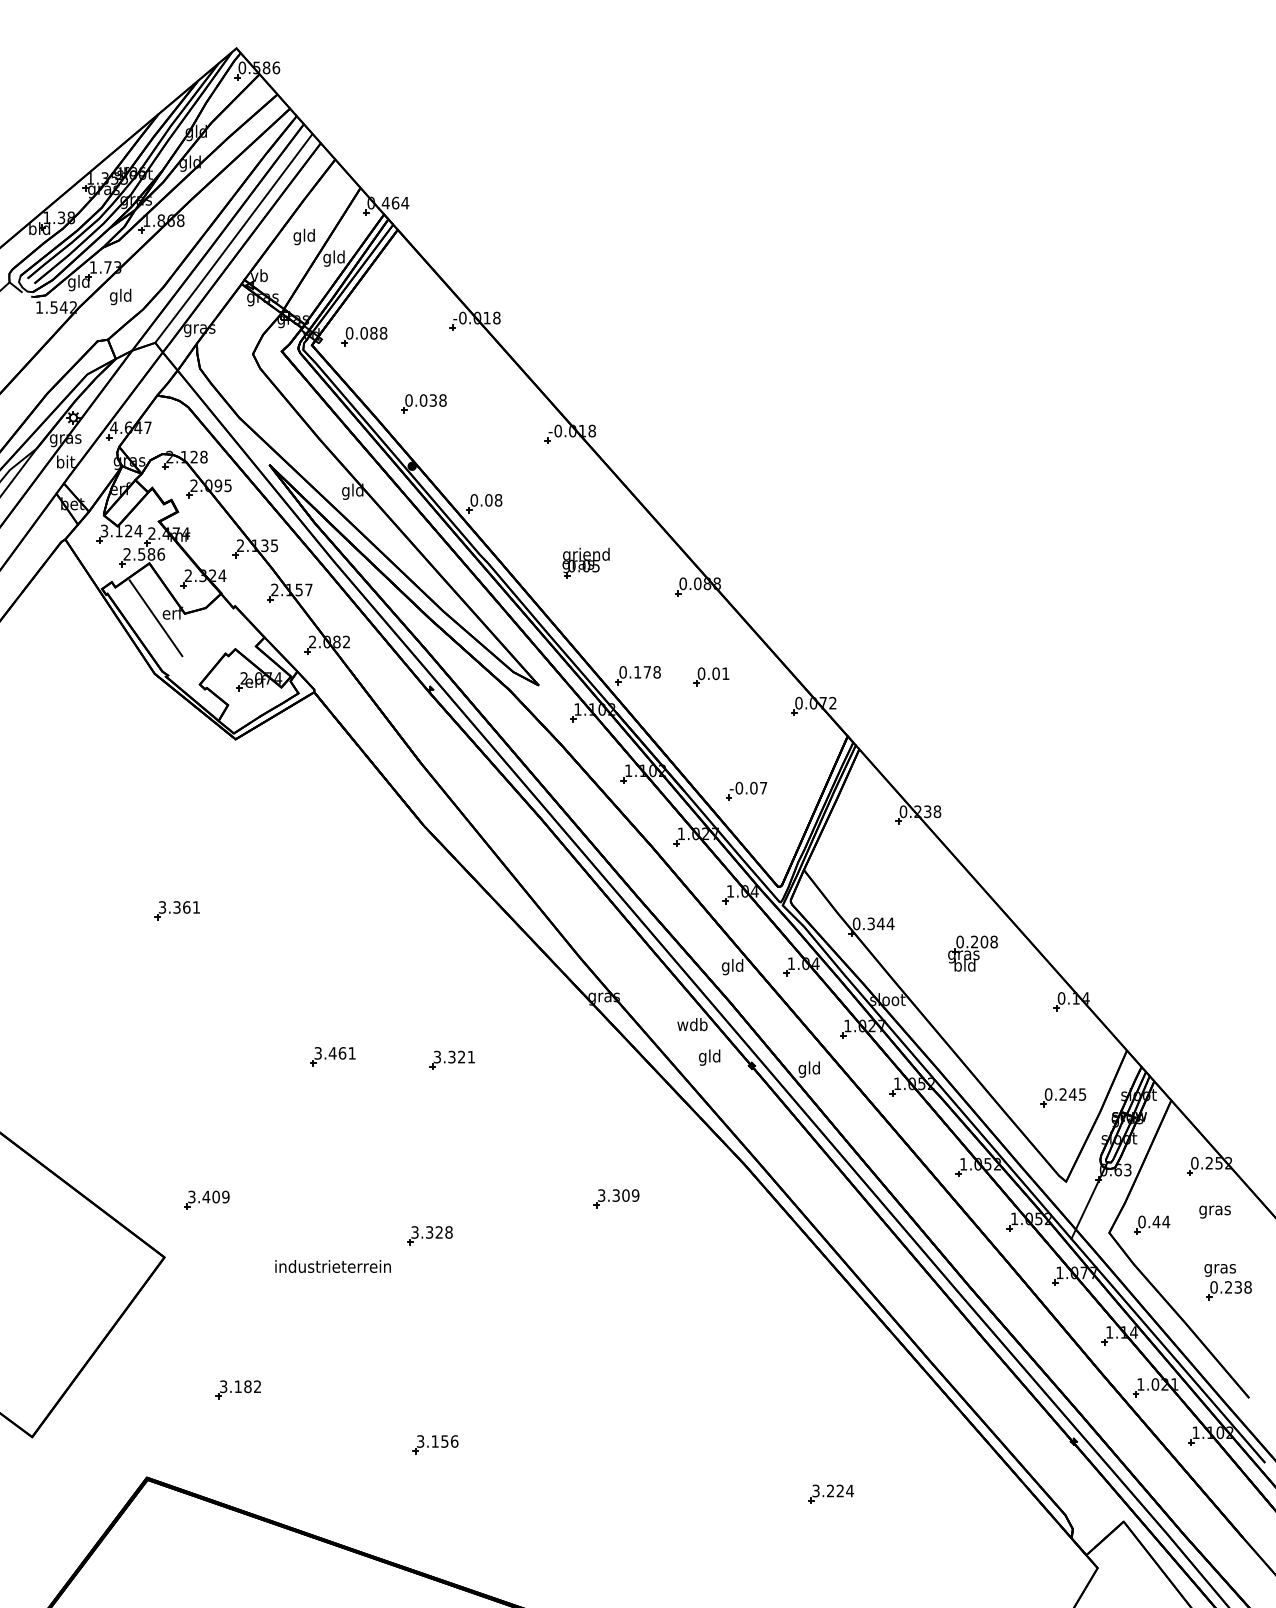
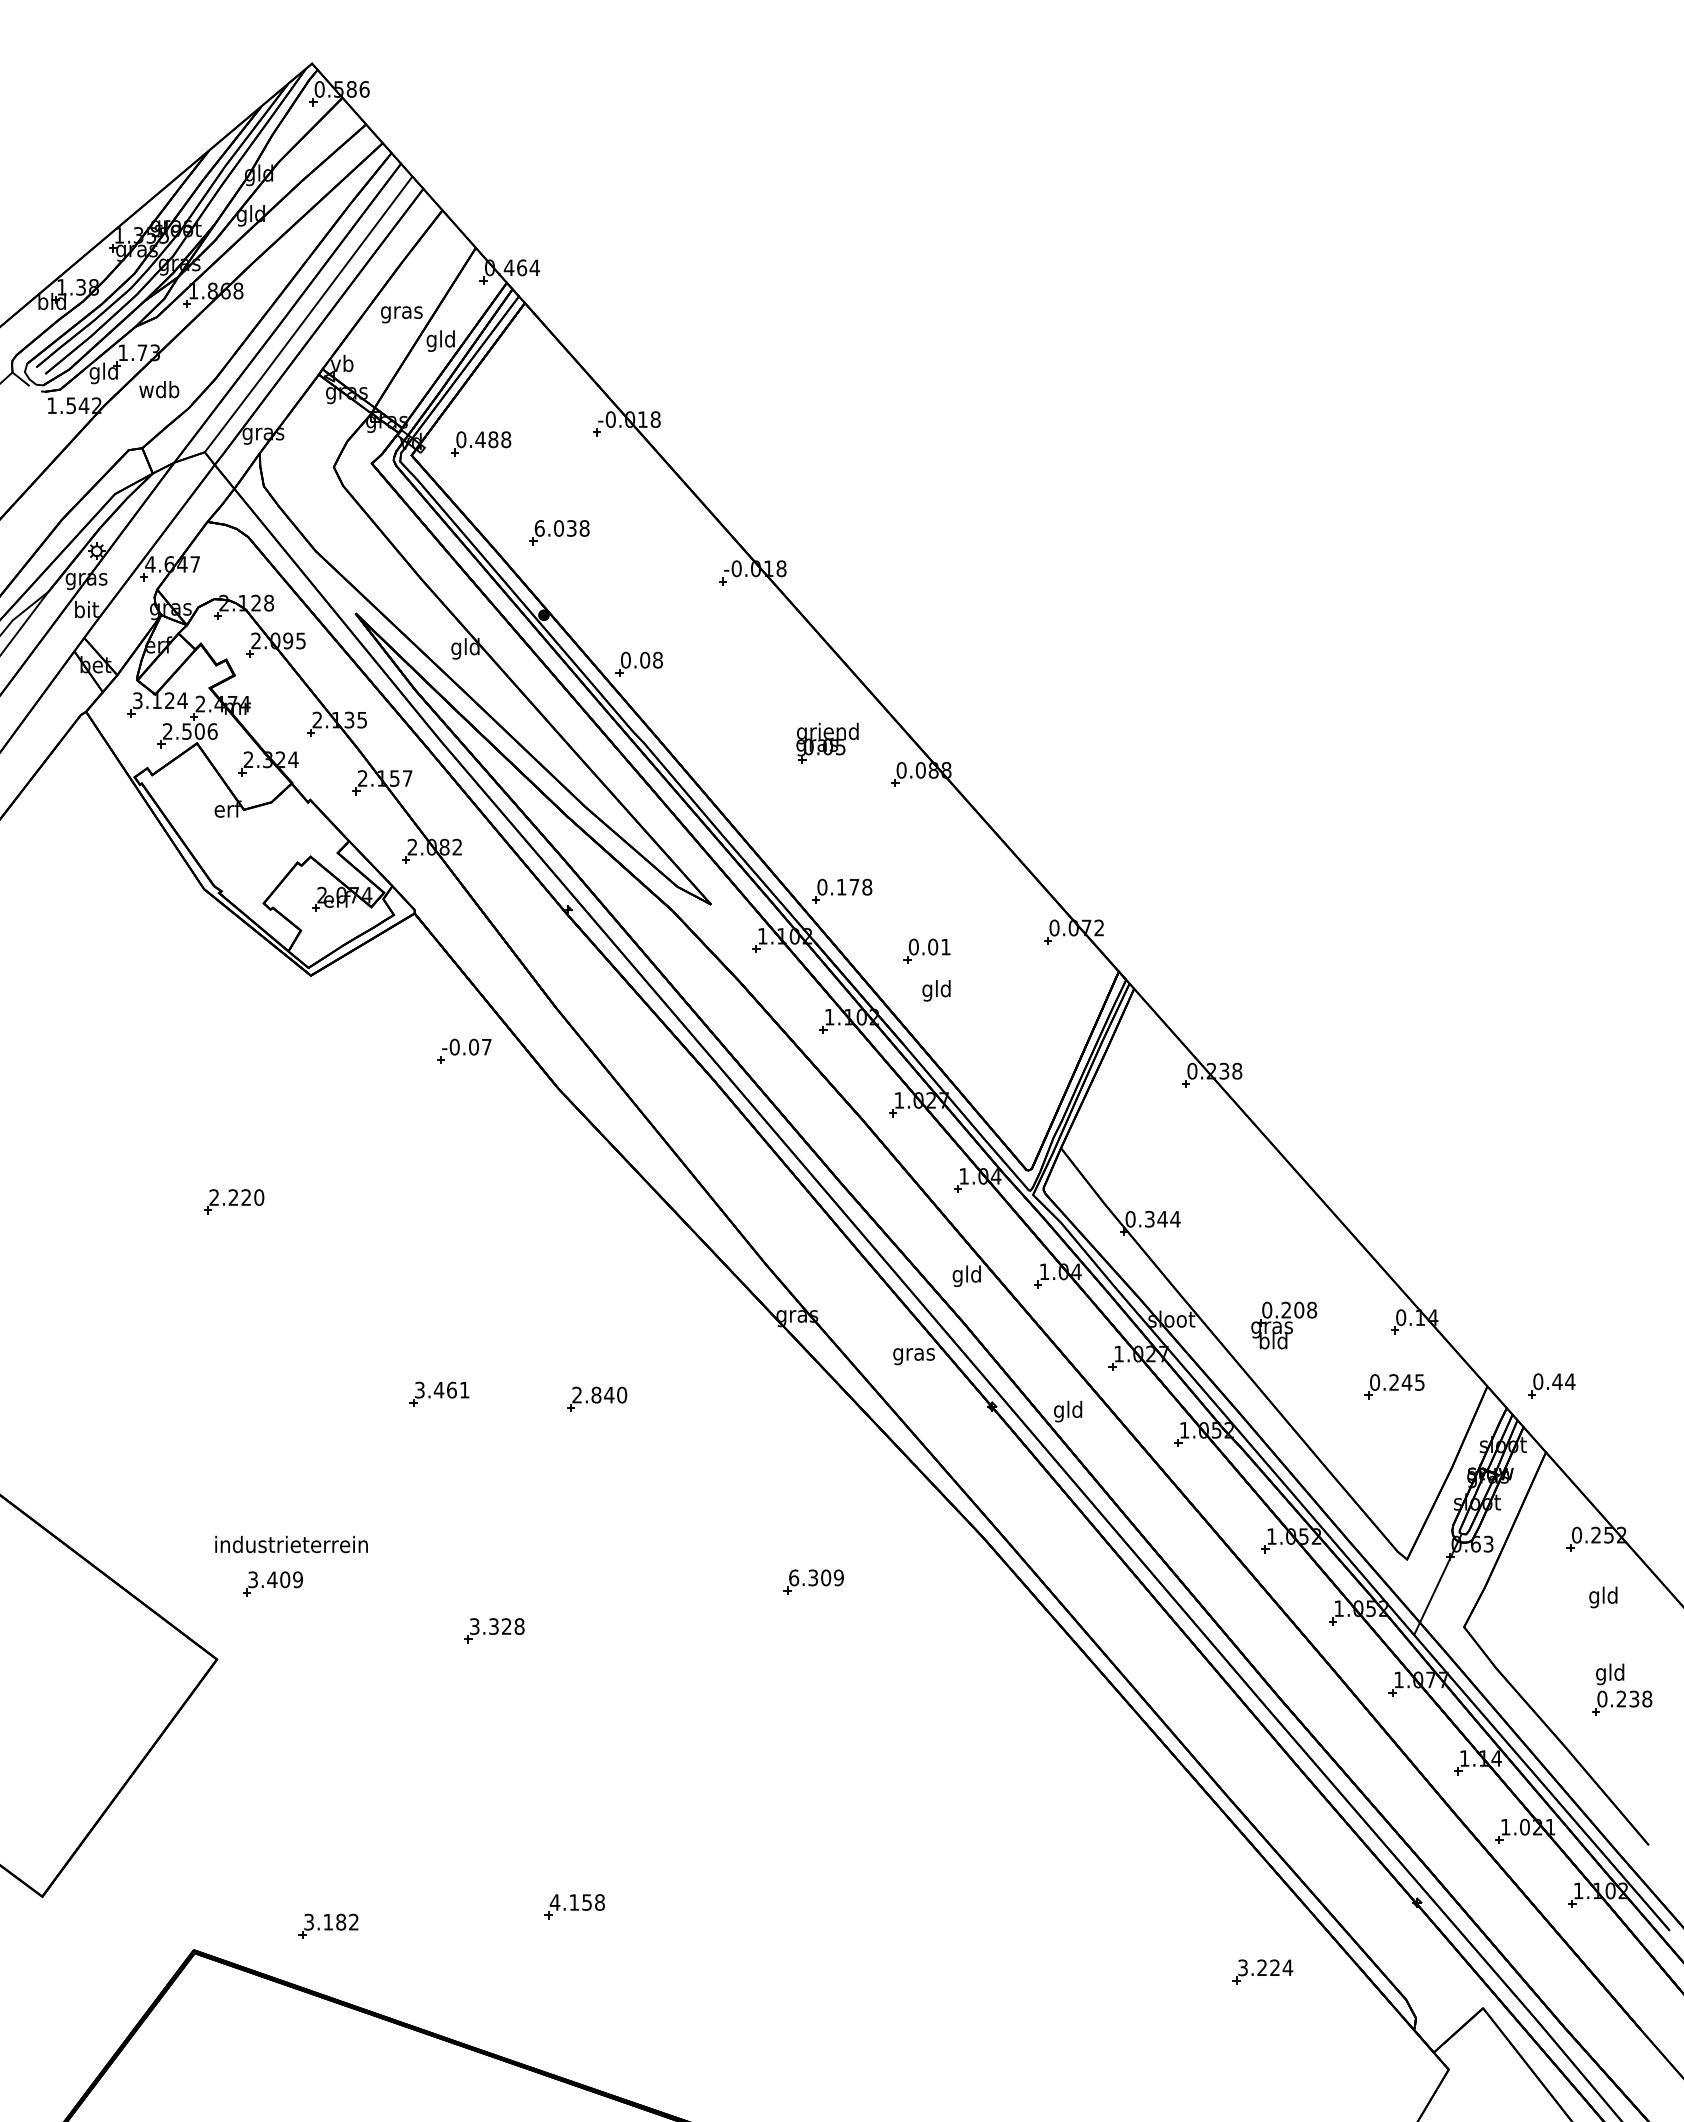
text: (304, 236) -> (401, 312), gld -> gras
text: (120, 296) -> (159, 391), gld -> wdb
text: (364, 333) -> (480, 439), 0.088 -> 0.488
text: (408, 400) -> (539, 528), 0.038 -> 6.038
text: (151, 554) -> (199, 731), 2.586 -> 2.506
part: (586, 562) -> (827, 742), moved
line: (155, 618) -> (205, 815), removed
part: (711, 676) -> (926, 950), moved
part: (746, 790) -> (464, 1050), moved
text: (179, 907) -> (236, 1197), 3.361 -> 2.220
part: (973, 953) -> (1284, 1325), moved
text: (692, 1026) -> (913, 1354), wdb -> gras
text: (454, 1056) -> (599, 1394), 3.321 -> 2.840
text: (709, 1057) -> (936, 990), moved
part: (1063, 1097) -> (1394, 1386), moved
text: (602, 1195) -> (794, 1577), 3.309 -> 6.309
text: (1214, 1210) -> (1603, 1597), gras -> gld
part: (1152, 1224) -> (1551, 1385), moved
part: (430, 1235) -> (494, 1630), moved
text: (333, 1266) -> (291, 1544), moved
text: (1220, 1268) -> (1610, 1674), gras -> gld
part: (238, 1389) -> (328, 1925), moved
text: (437, 1441) -> (577, 1902), 3.156 -> 4.158
part: (830, 1493) -> (1262, 1971), moved

